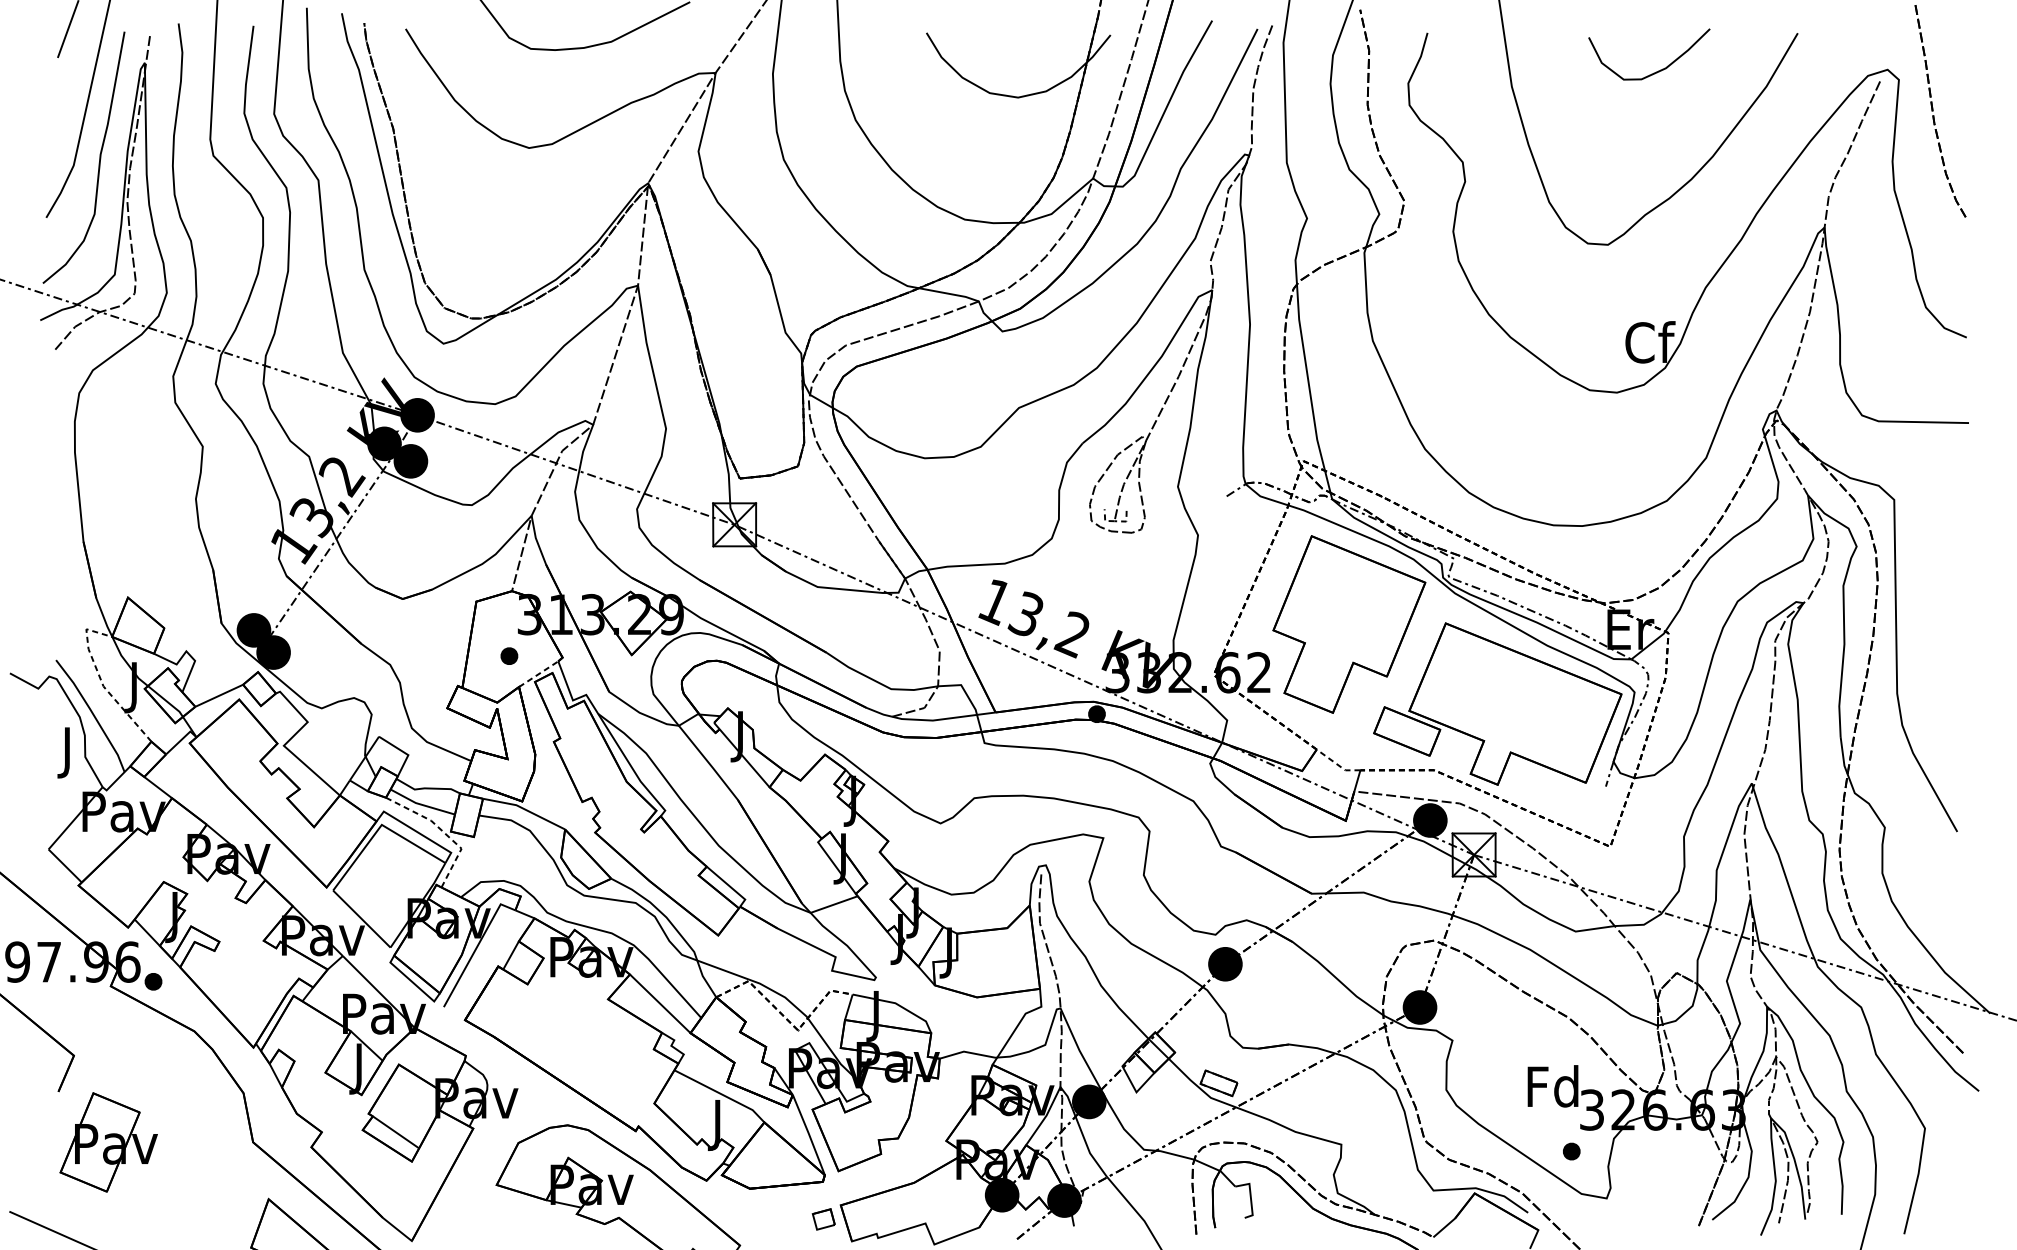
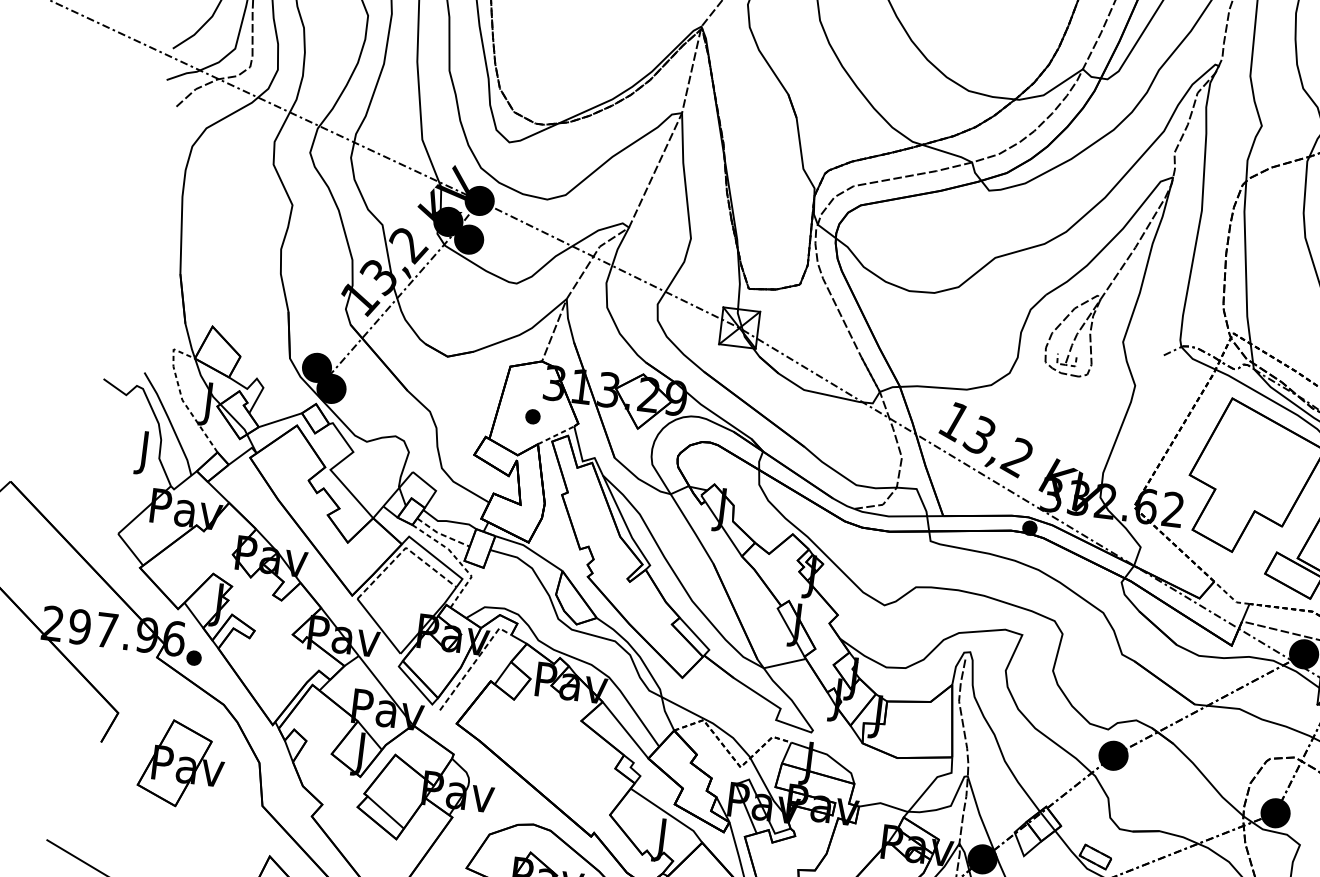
line: (421, 804) -> (442, 534), solid -> dashed
line: (380, 827) -> (404, 549), solid -> dashed
line: (476, 947) -> (474, 662), solid -> dashed
part: (108, 1142) -> (181, 764), moved

